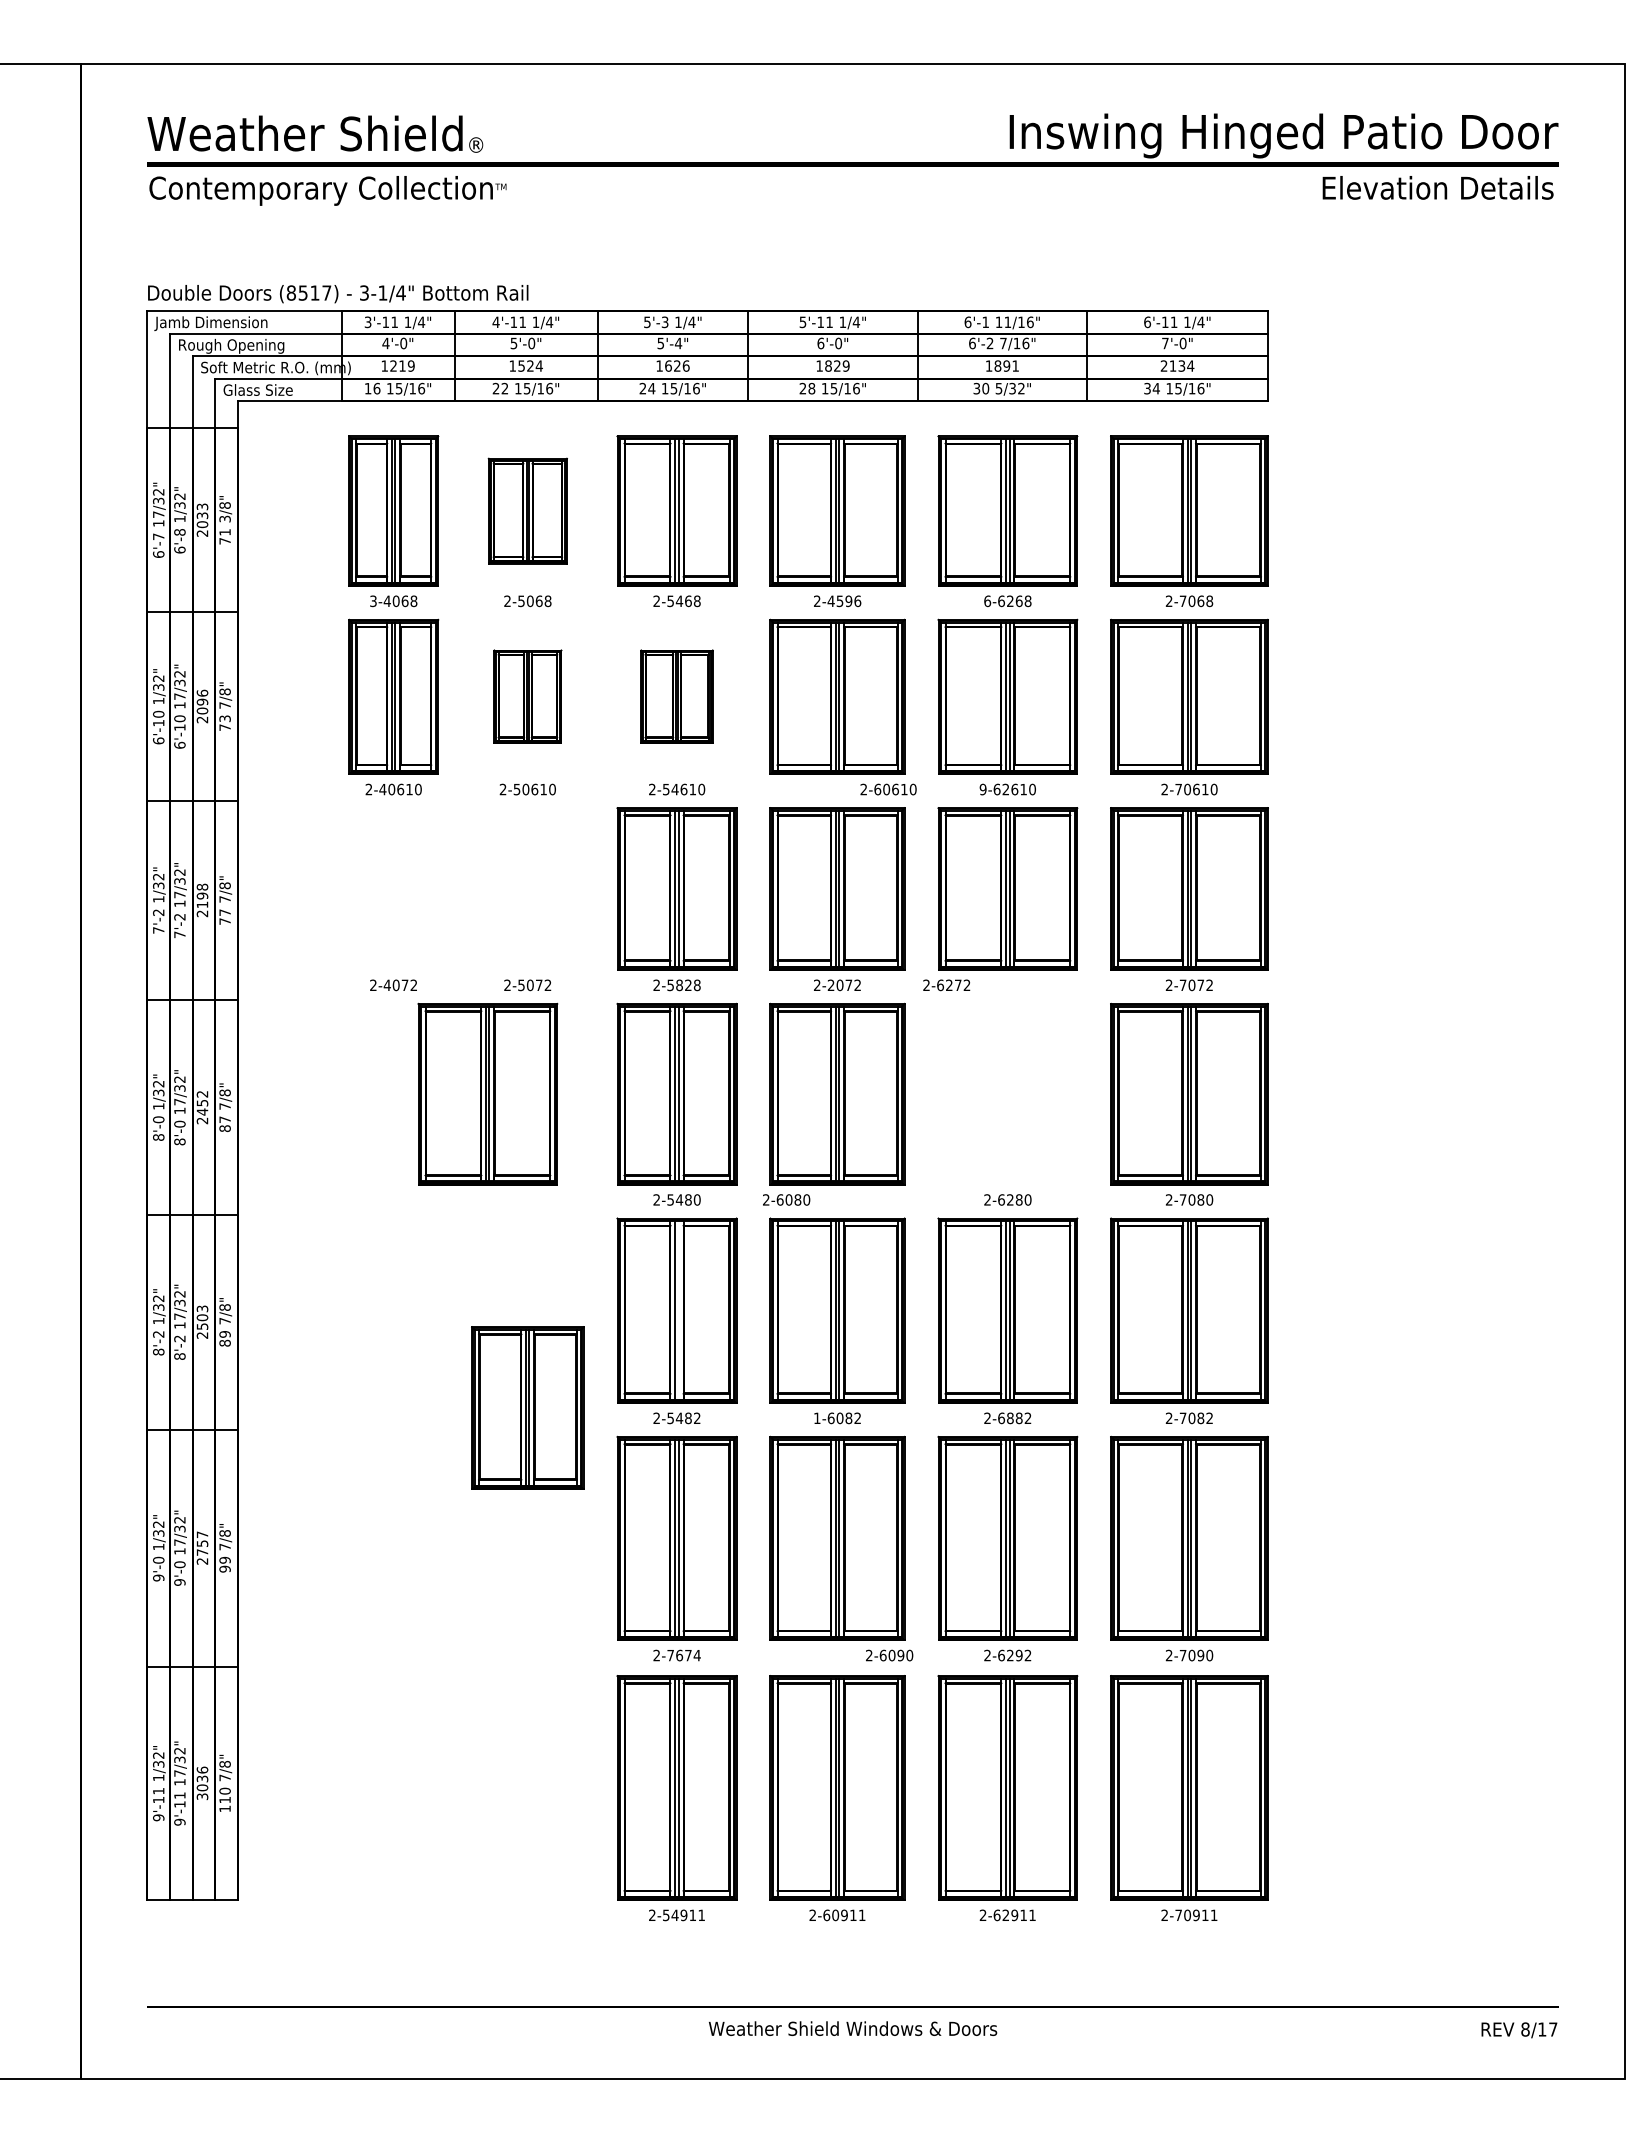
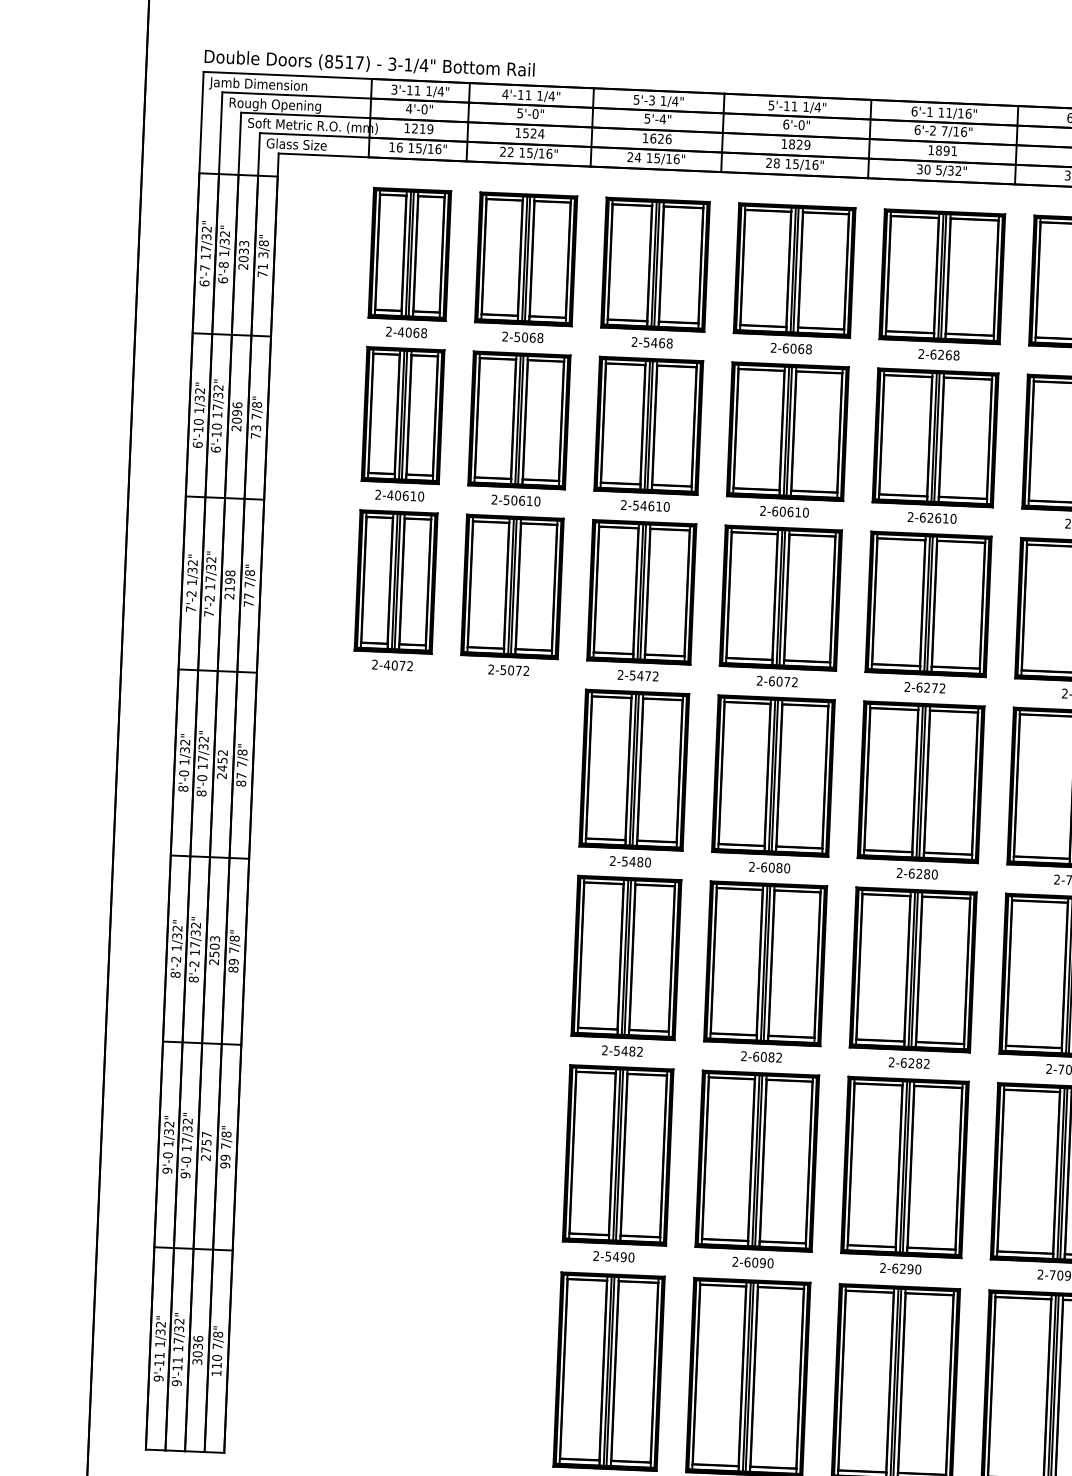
part: (527, 510) -> (525, 258), size x1.43
text: (373, 601) -> (389, 331), 3-4068 -> 2-4068
text: (844, 601) -> (797, 349), 2-4596 -> 2-6068
text: (987, 601) -> (921, 354), 6-6268 -> 2-6268
part: (527, 696) -> (519, 419), size x1.67
part: (676, 696) -> (648, 425), size x1.67
text: (888, 789) -> (784, 511), moved
text: (982, 789) -> (910, 517), 9-62610 -> 2-62610
part: (393, 888) -> (395, 581), added
text: (687, 985) -> (647, 676), 2-5828 -> 2-5472
text: (830, 985) -> (771, 681), 2-2072 -> 2-6072
text: (946, 985) -> (924, 687), moved
part: (487, 1093) -> (920, 781), moved
text: (786, 1199) -> (769, 867), moved
line: (678, 1310) -> (627, 957), added
part: (527, 1407) -> (512, 586), moved
text: (817, 1417) -> (744, 1055), 1-6082 -> 2-6082
text: (1010, 1418) -> (911, 1063), 2-6882 -> 2-6282
text: (683, 1655) -> (619, 1256), 2-7674 -> 2-5490
text: (889, 1655) -> (753, 1262), moved
text: (1027, 1655) -> (917, 1269), 2-6292 -> 2-6290

